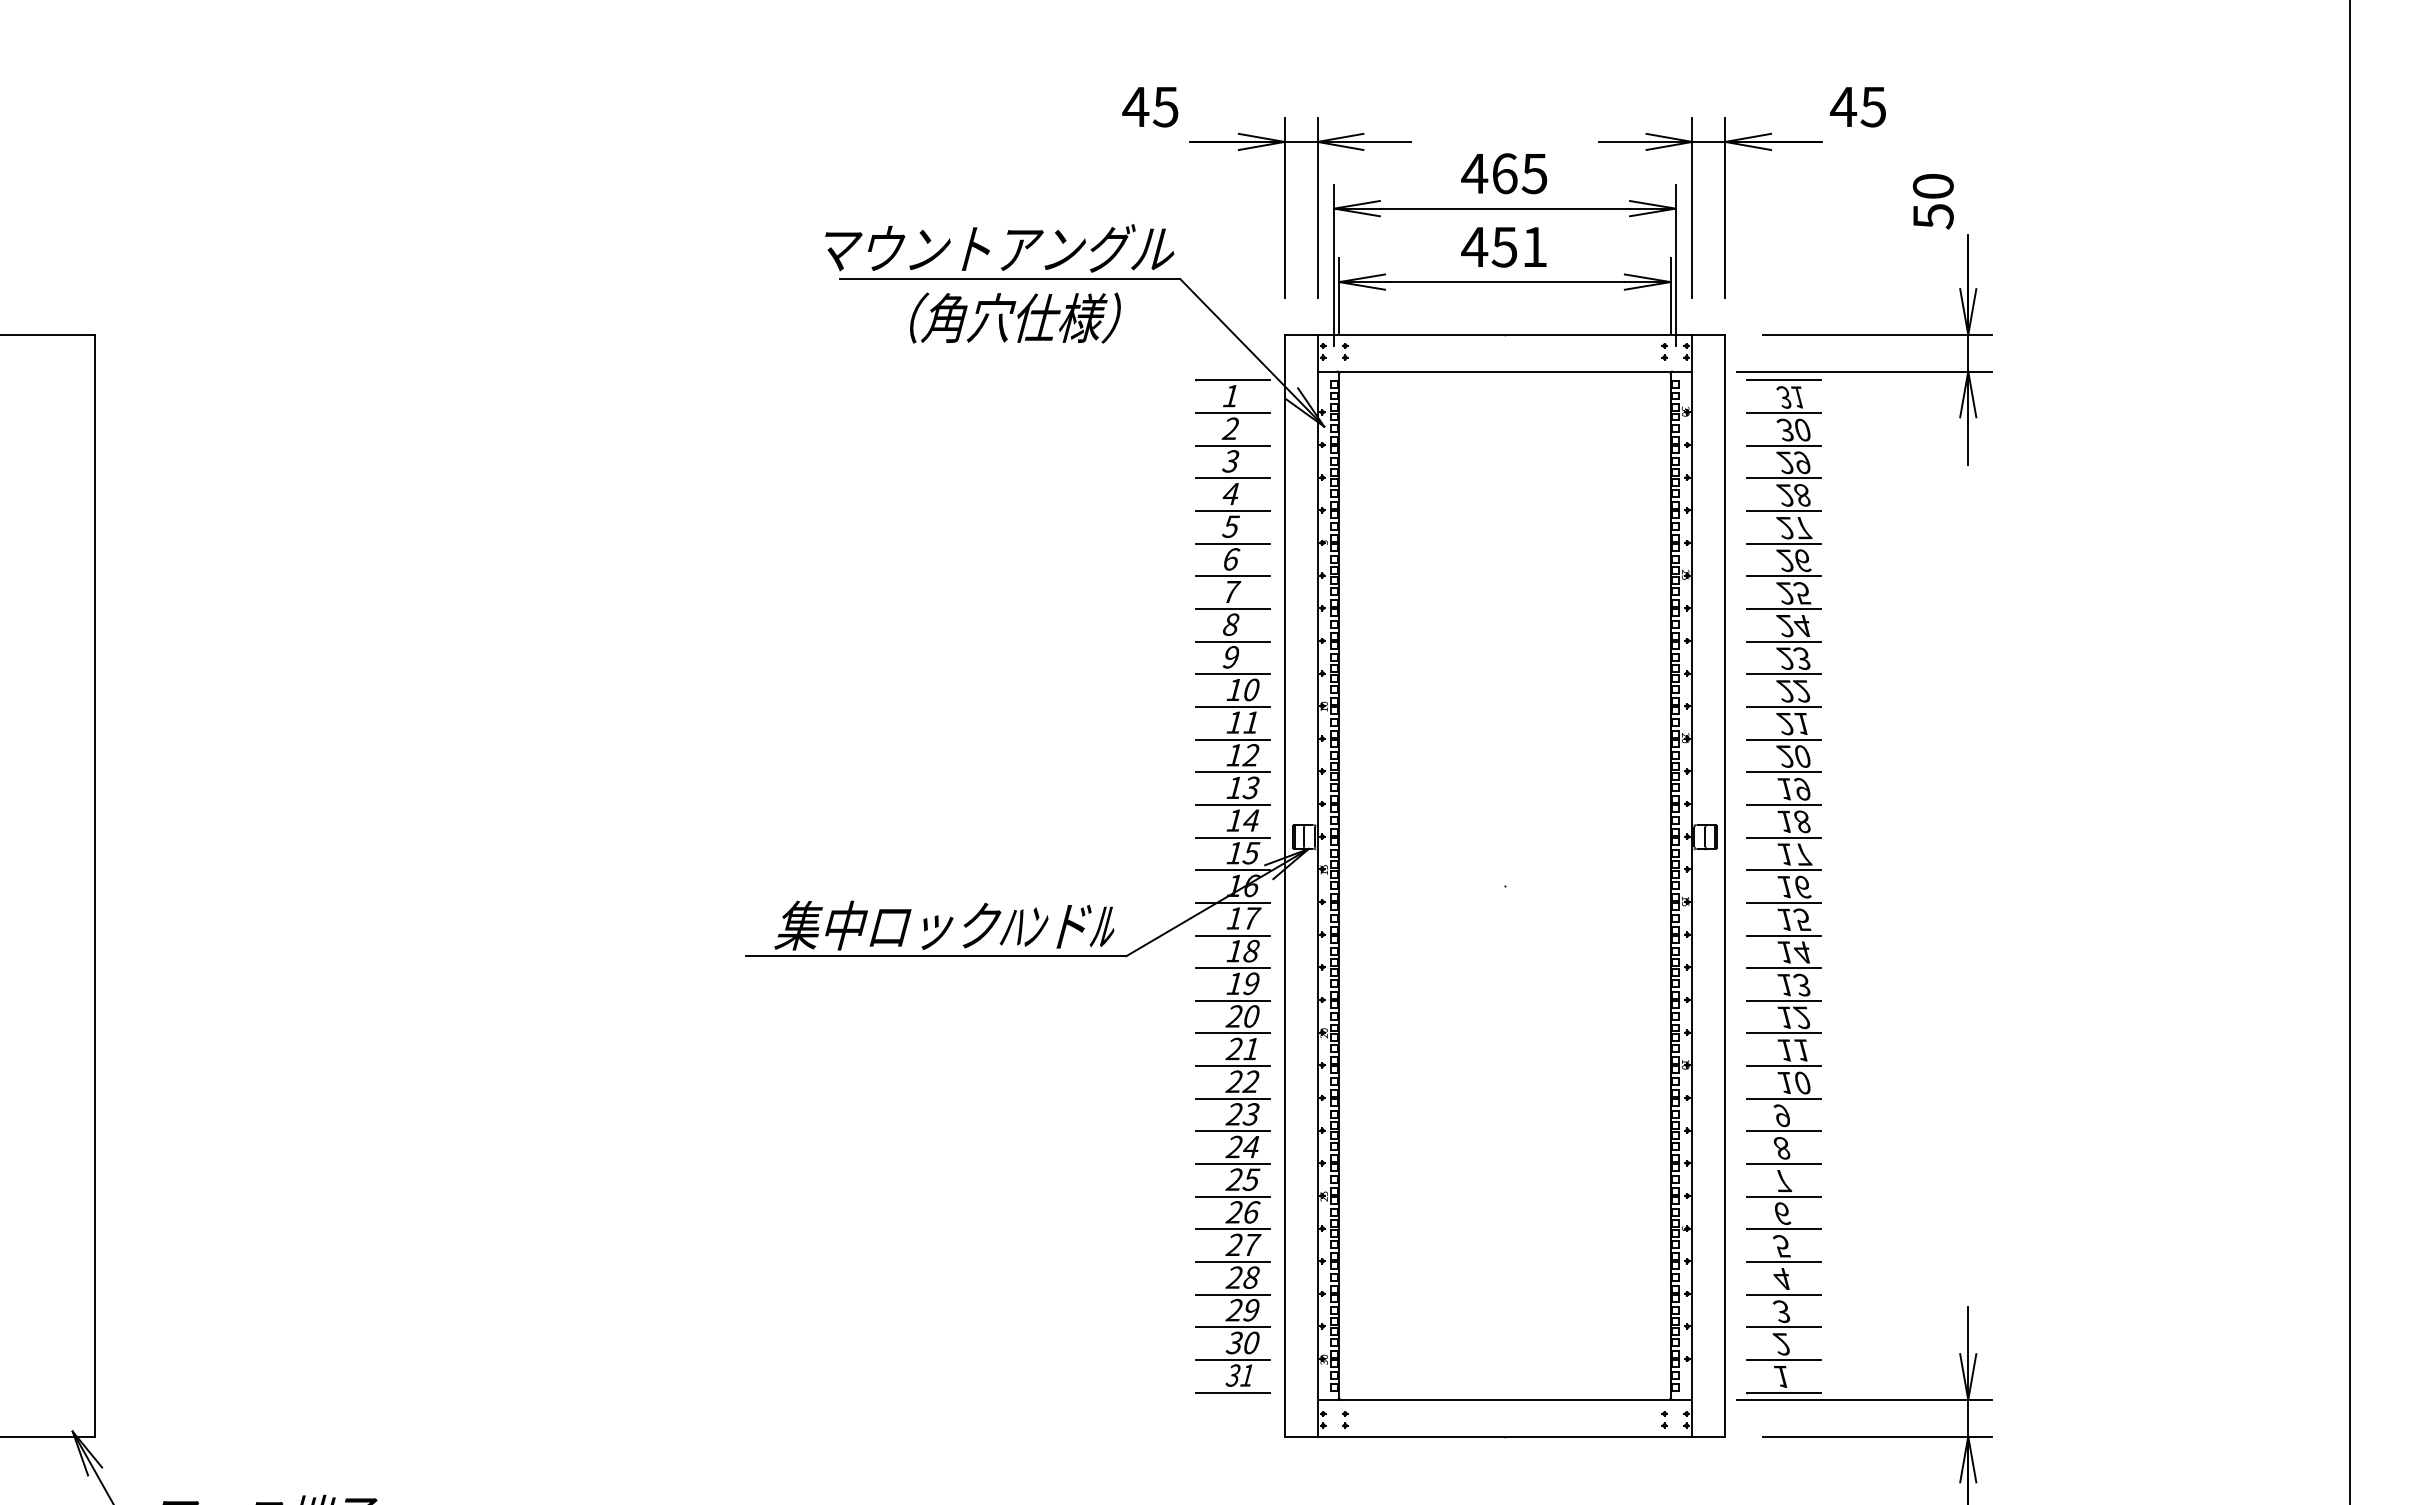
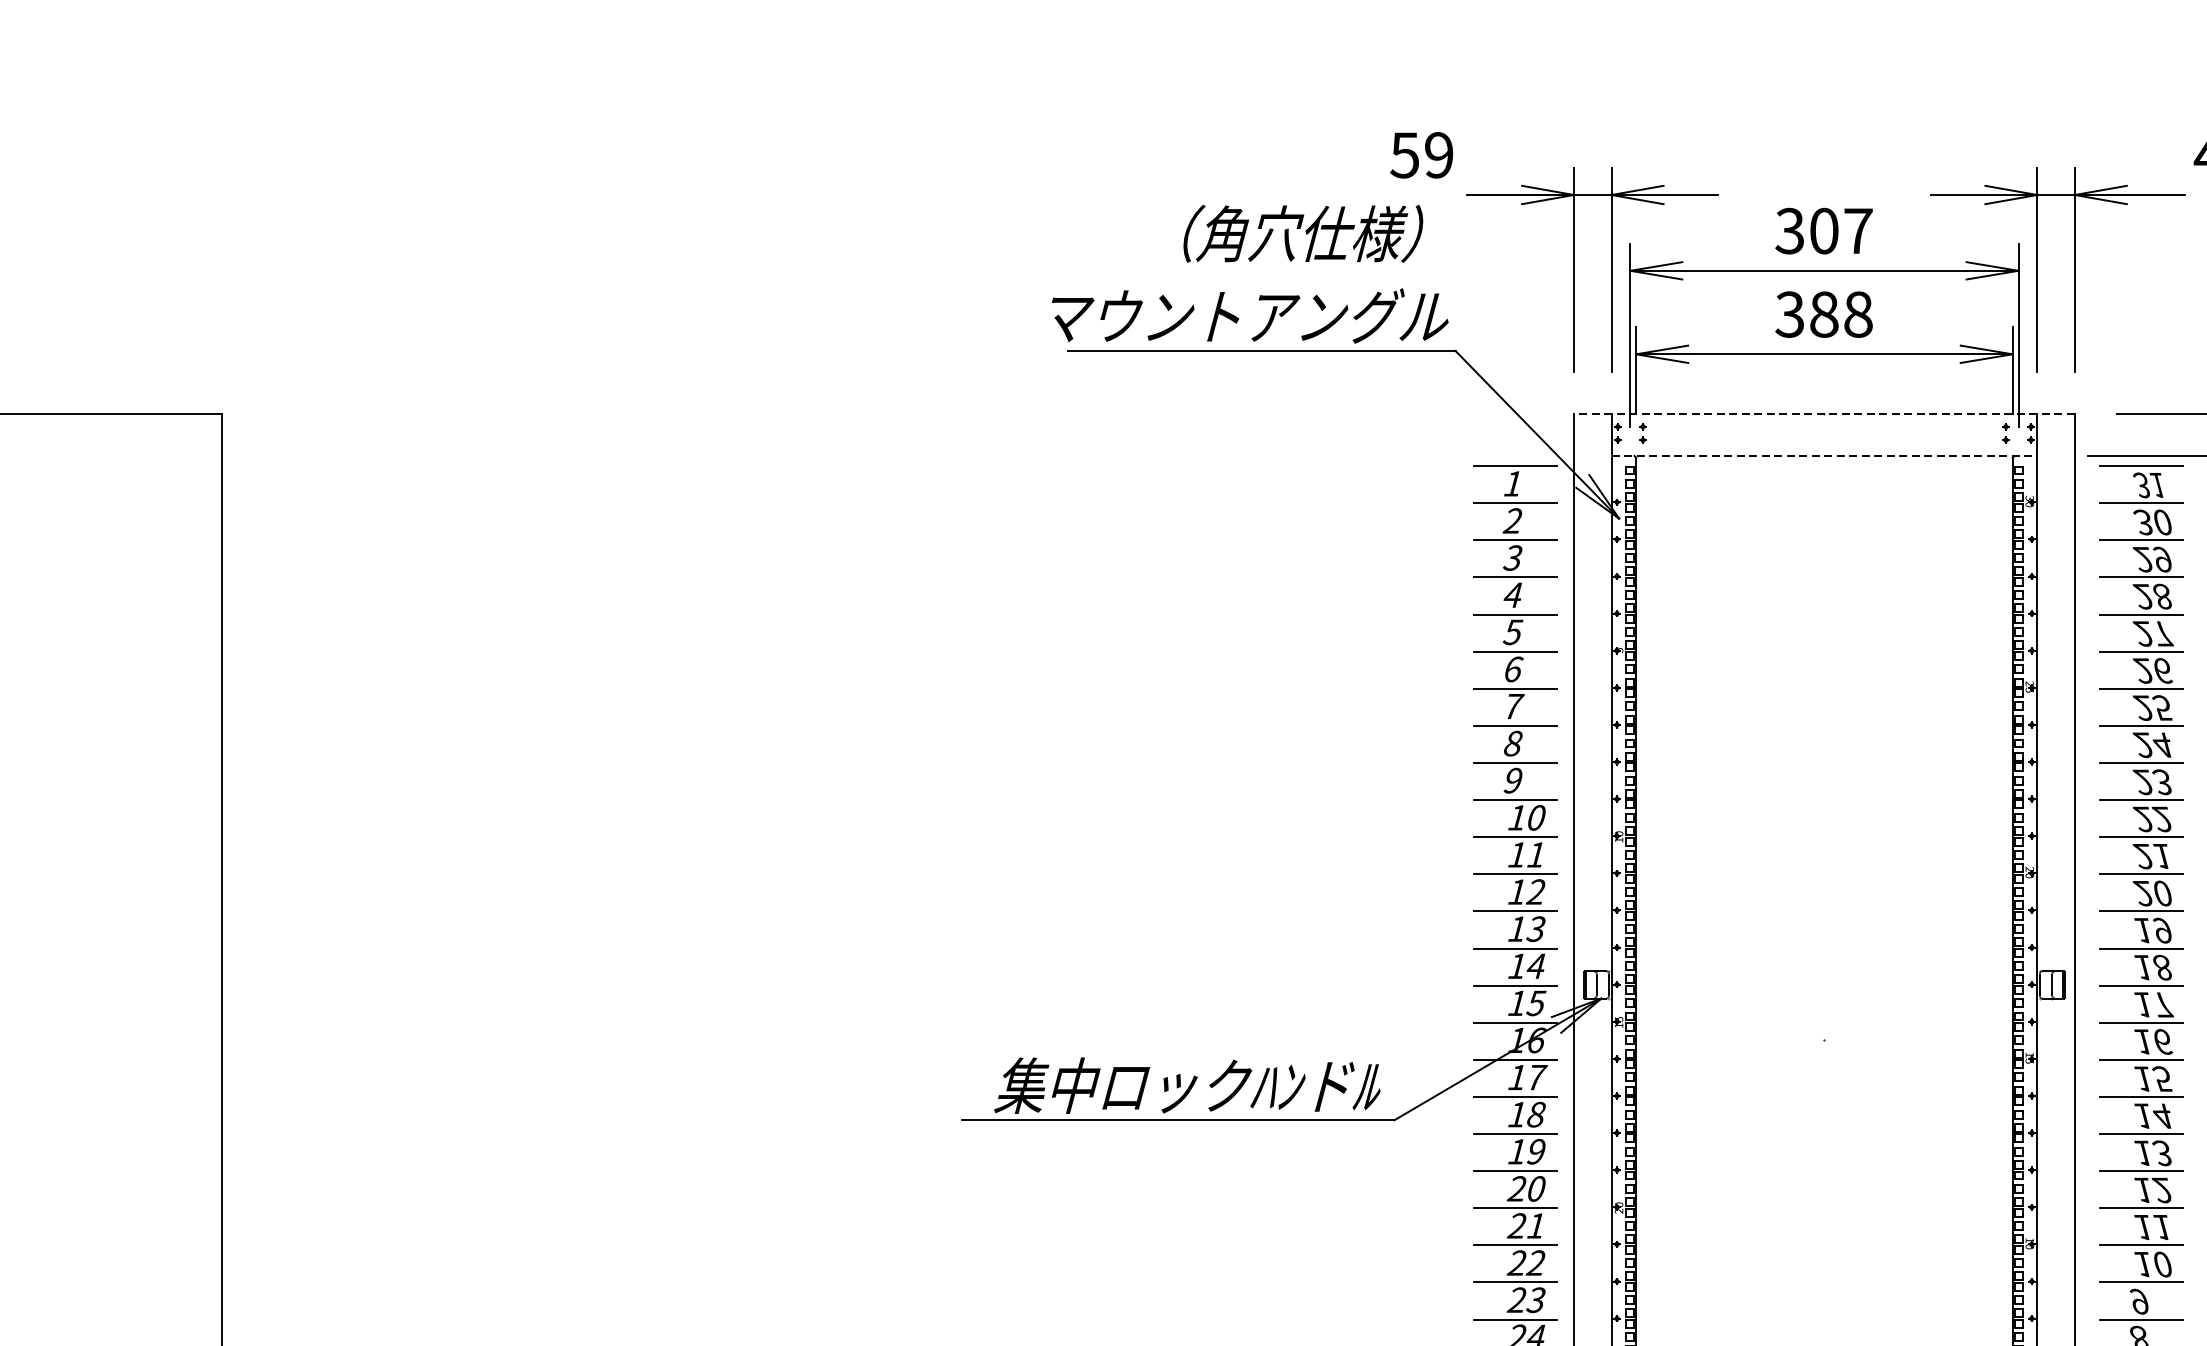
text: (1150, 106) -> (1421, 154), 45 -> 59
text: (1504, 173) -> (1823, 230), 465 -> 307
text: (1504, 246) -> (1823, 313), 451 -> 388
text: (1015, 317) -> (1303, 233), moved
line: (1504, 334) -> (1823, 413), solid -> dashed
line: (1505, 371) -> (1825, 455), solid -> dashed

